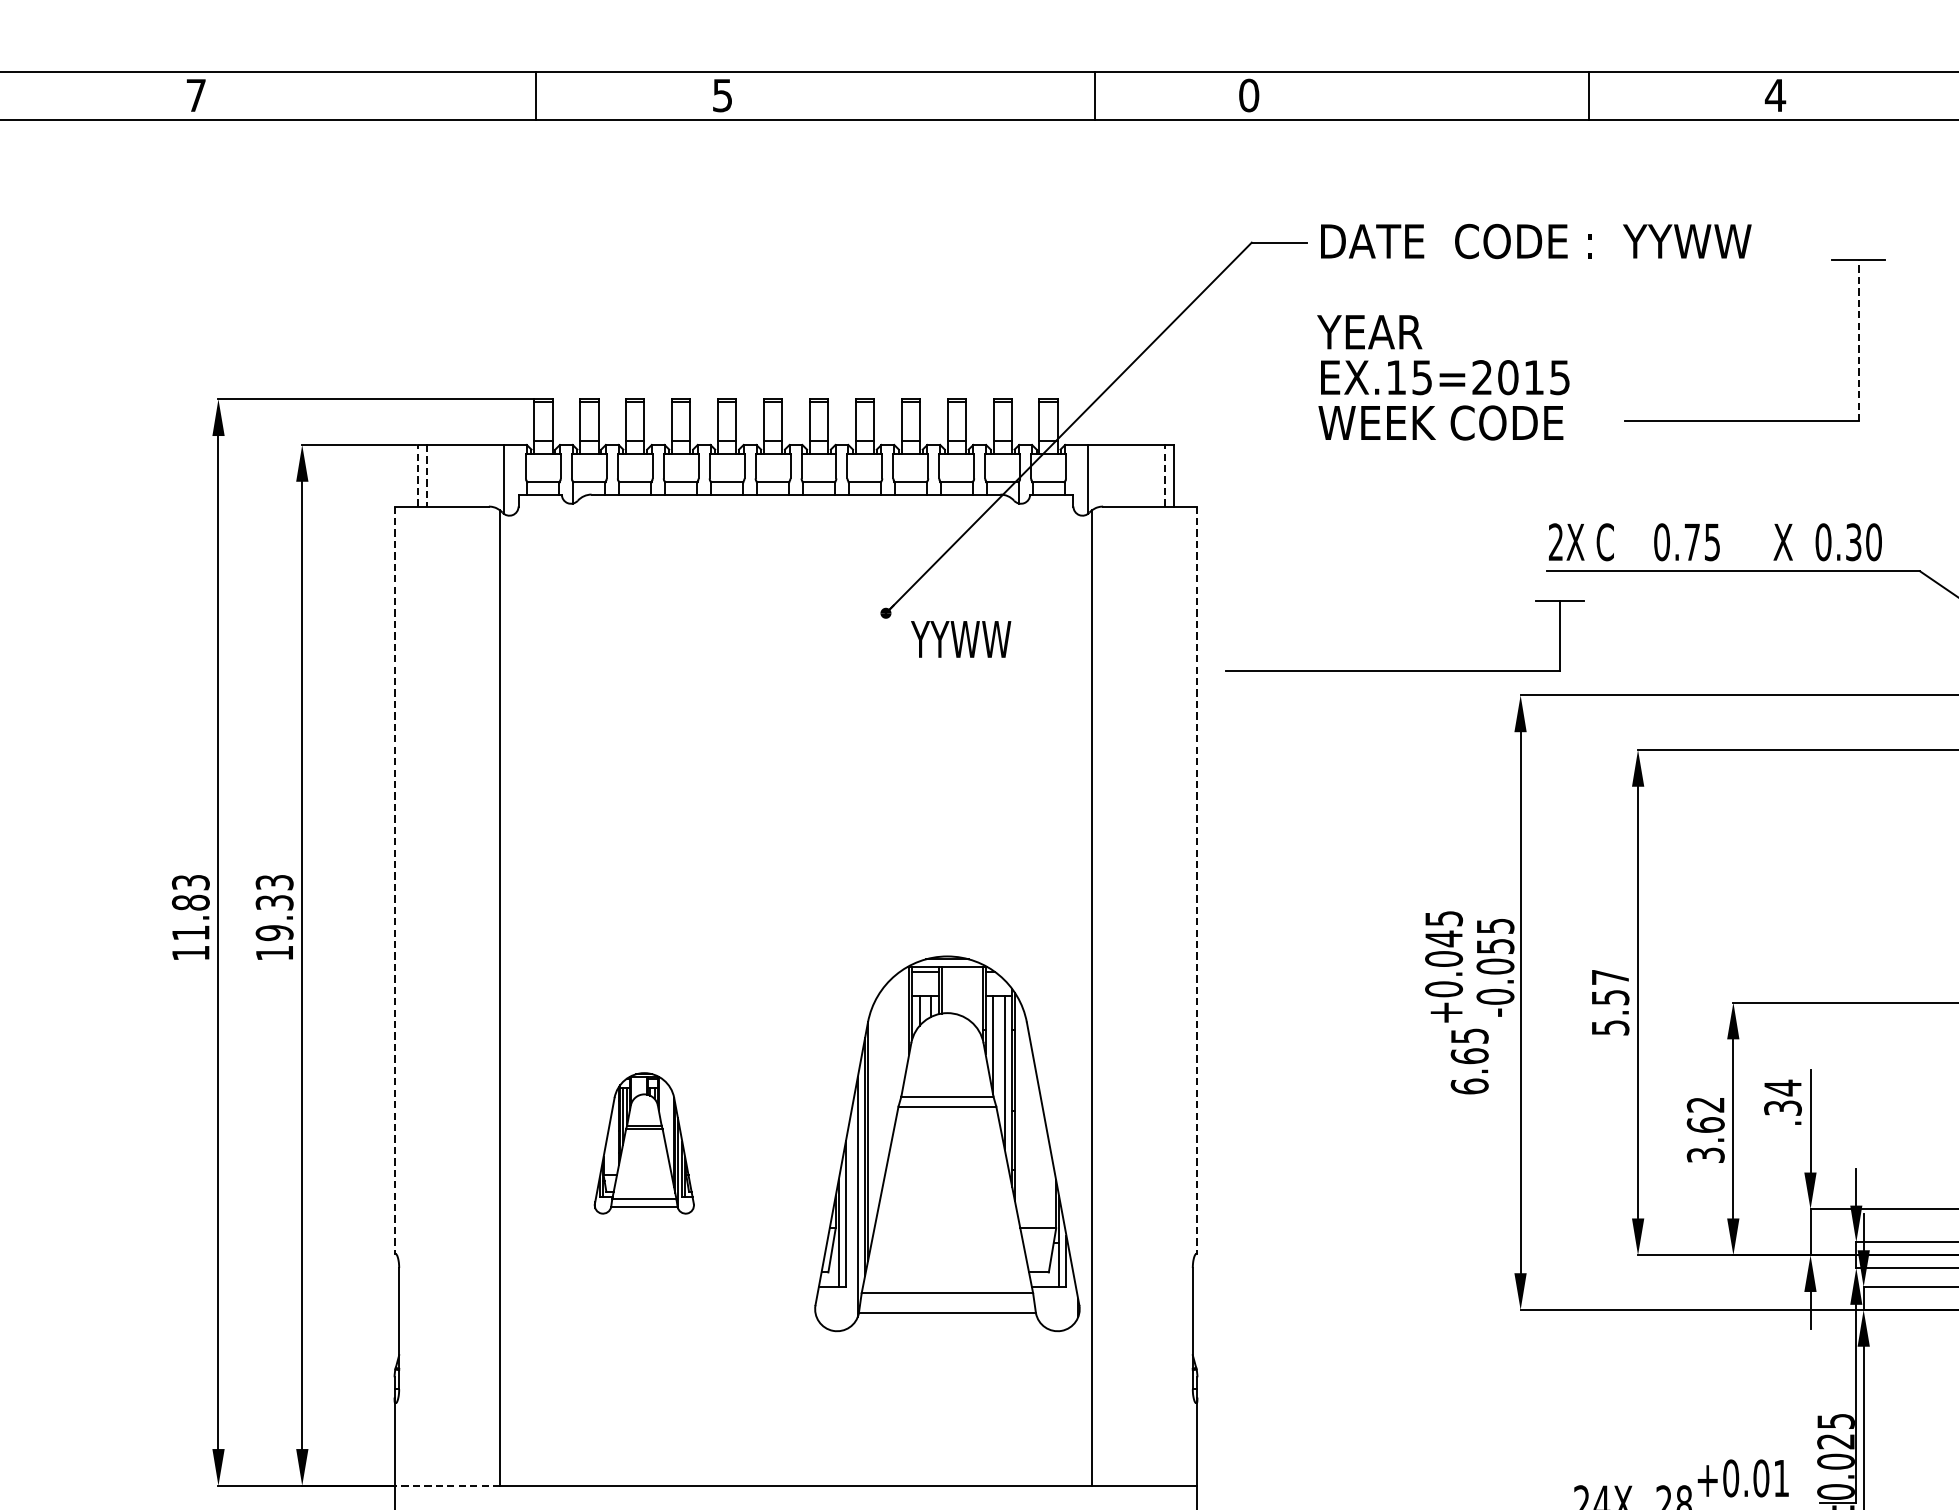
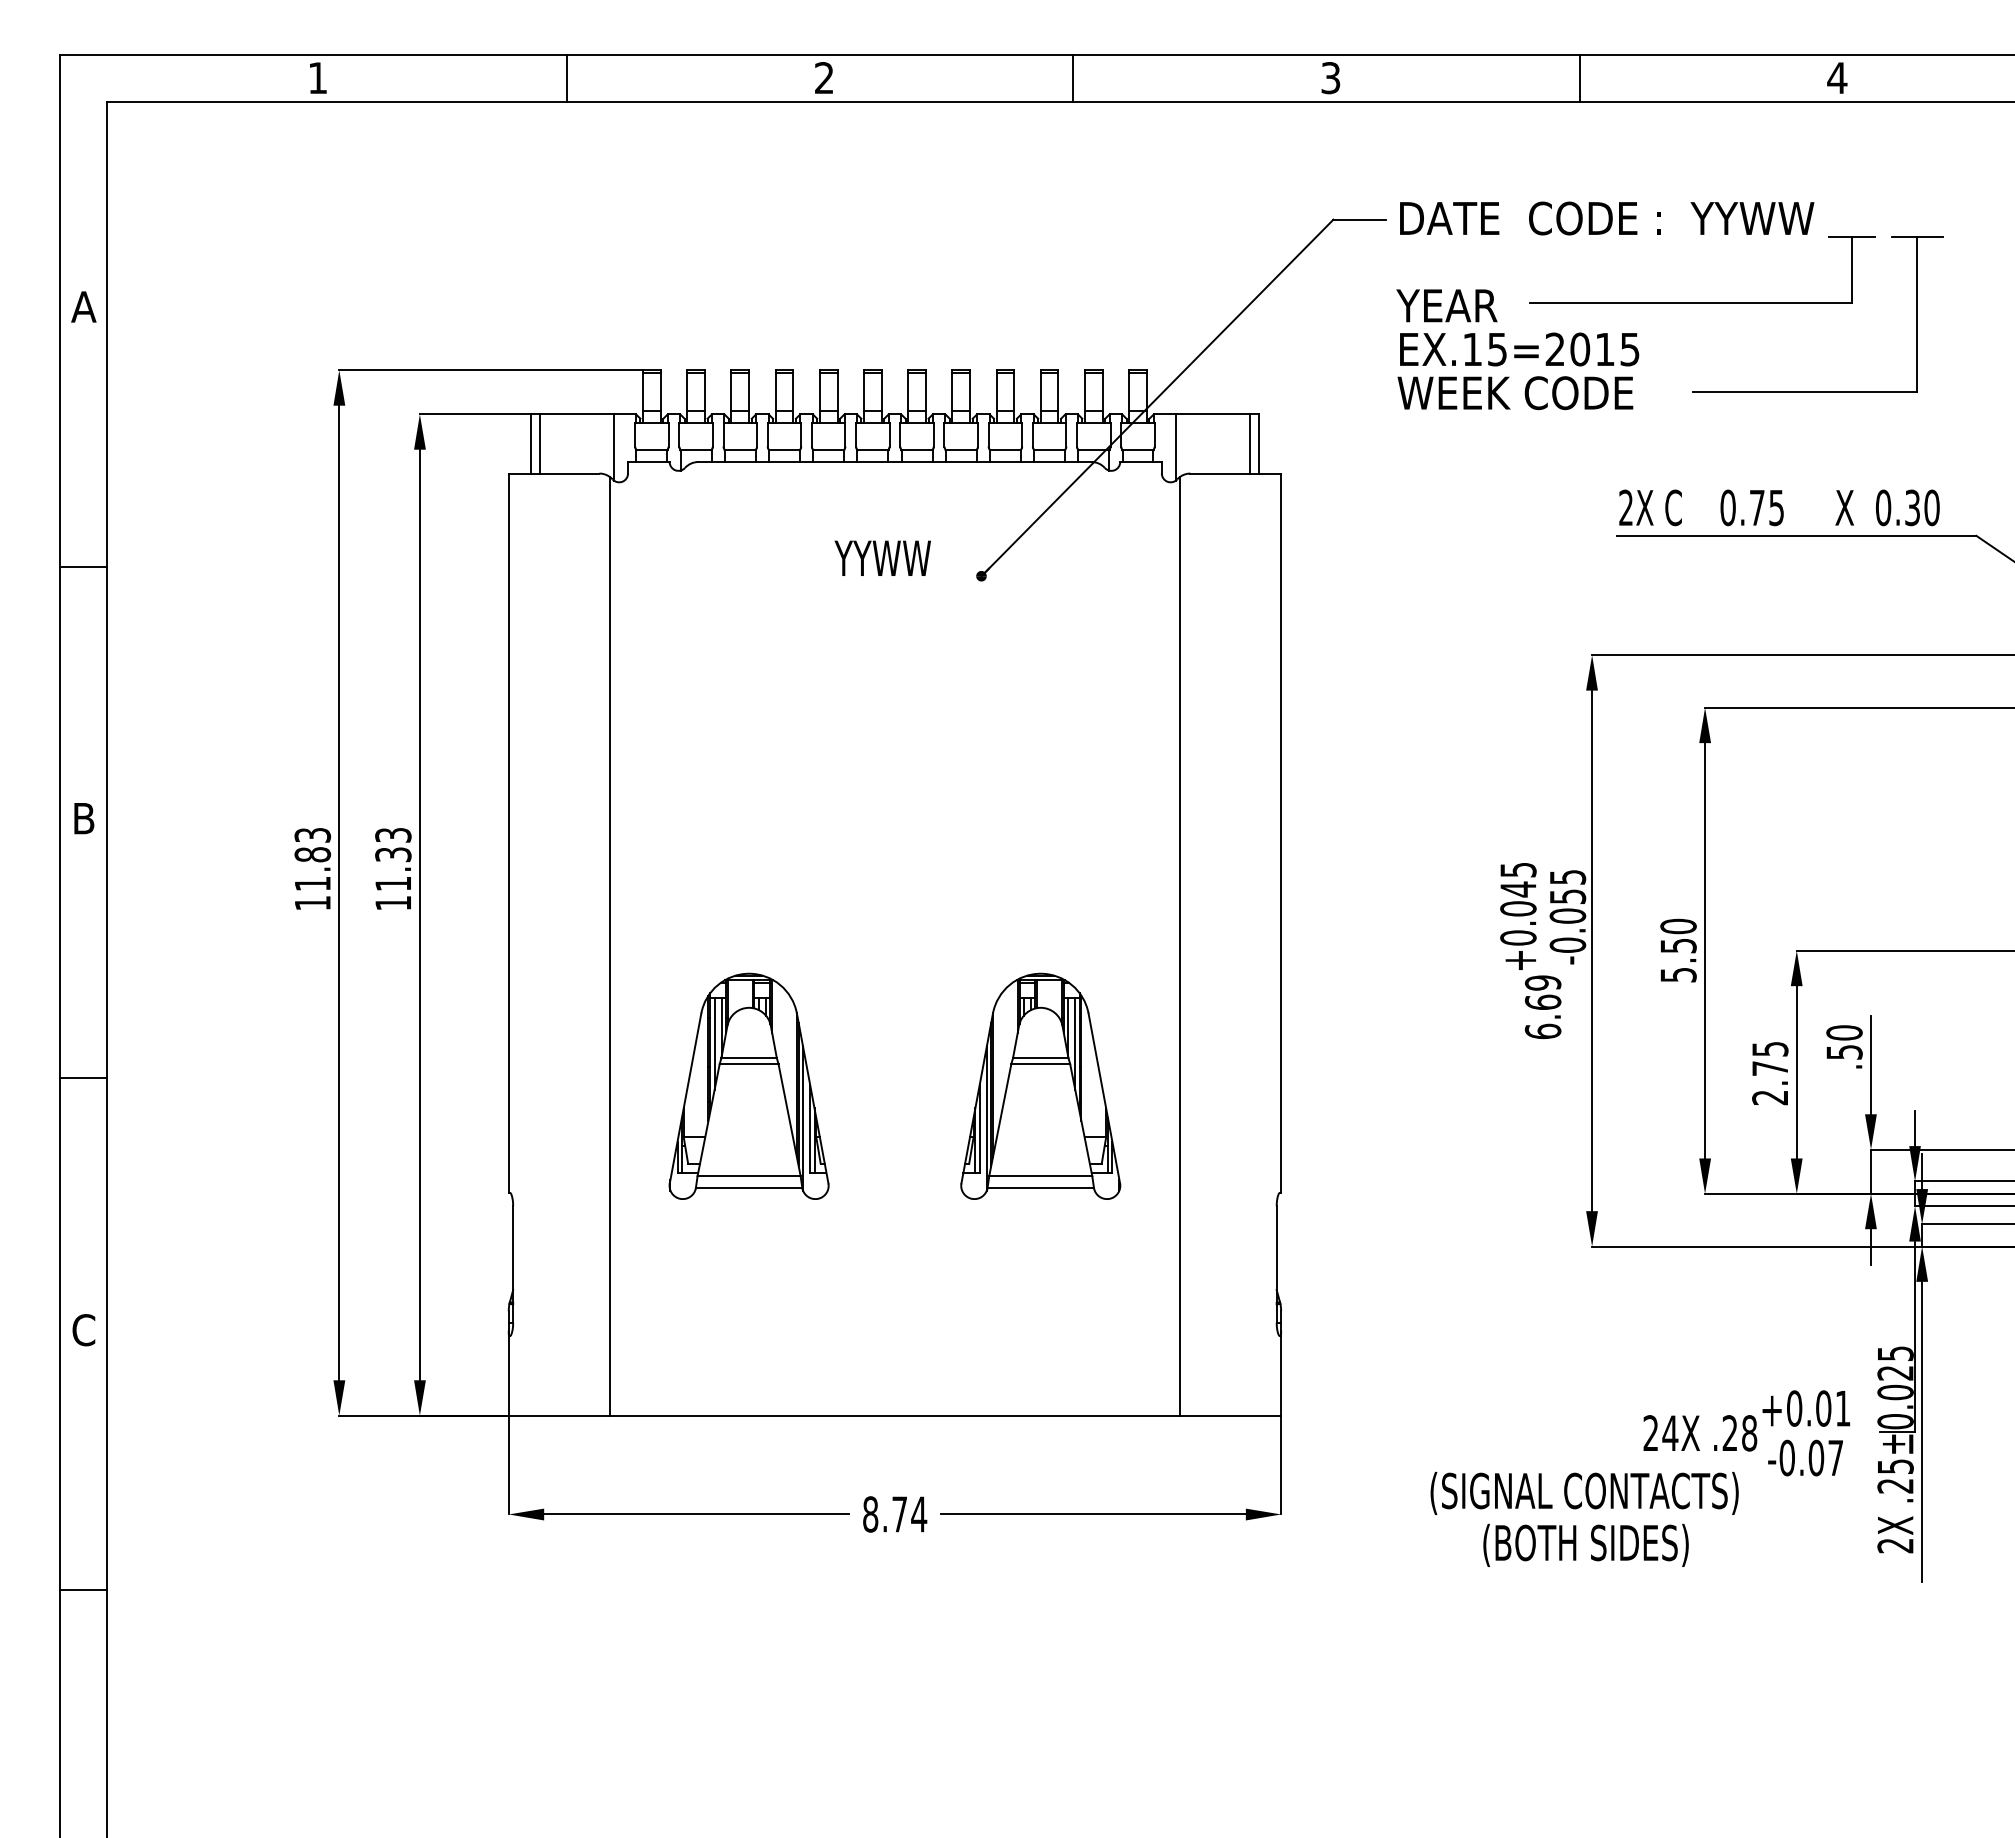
text: (195, 94) -> (317, 77), 7 -> 1
line: (535, 95) -> (566, 78), moved
text: (722, 95) -> (824, 78), 5 -> 2
line: (1094, 95) -> (1073, 78), moved
text: (1248, 95) -> (1330, 78), 0 -> 3
line: (1588, 95) -> (1579, 78), moved
line: (1858, 340) -> (1917, 313), dashed -> solid
line: (417, 475) -> (530, 443), dashed -> solid
line: (426, 475) -> (539, 443), dashed -> solid
line: (1165, 475) -> (1250, 443), dashed -> solid
text: (960, 638) -> (882, 557), moved
part: (1404, 669) -> (1702, 302), moved
line: (394, 880) -> (508, 833), dashed -> solid
line: (1197, 880) -> (1281, 833), dashed -> solid
text: (274, 932) -> (393, 883), 19.33 -> 11.33
text: (1610, 977) -> (1678, 926), 5.57 -> 5.50
text: (1469, 1035) -> (1542, 982), 6.65 -> 6.69
text: (1782, 1097) -> (1844, 1042), .34 -> .50
text: (1706, 1130) -> (1770, 1073), 3.62 -> 2.75
part: (643, 1142) -> (748, 1085), size x1.67
part: (947, 1142) -> (1040, 1085), size x0.62
line: (447, 1485) -> (559, 1415), dashed -> solid

